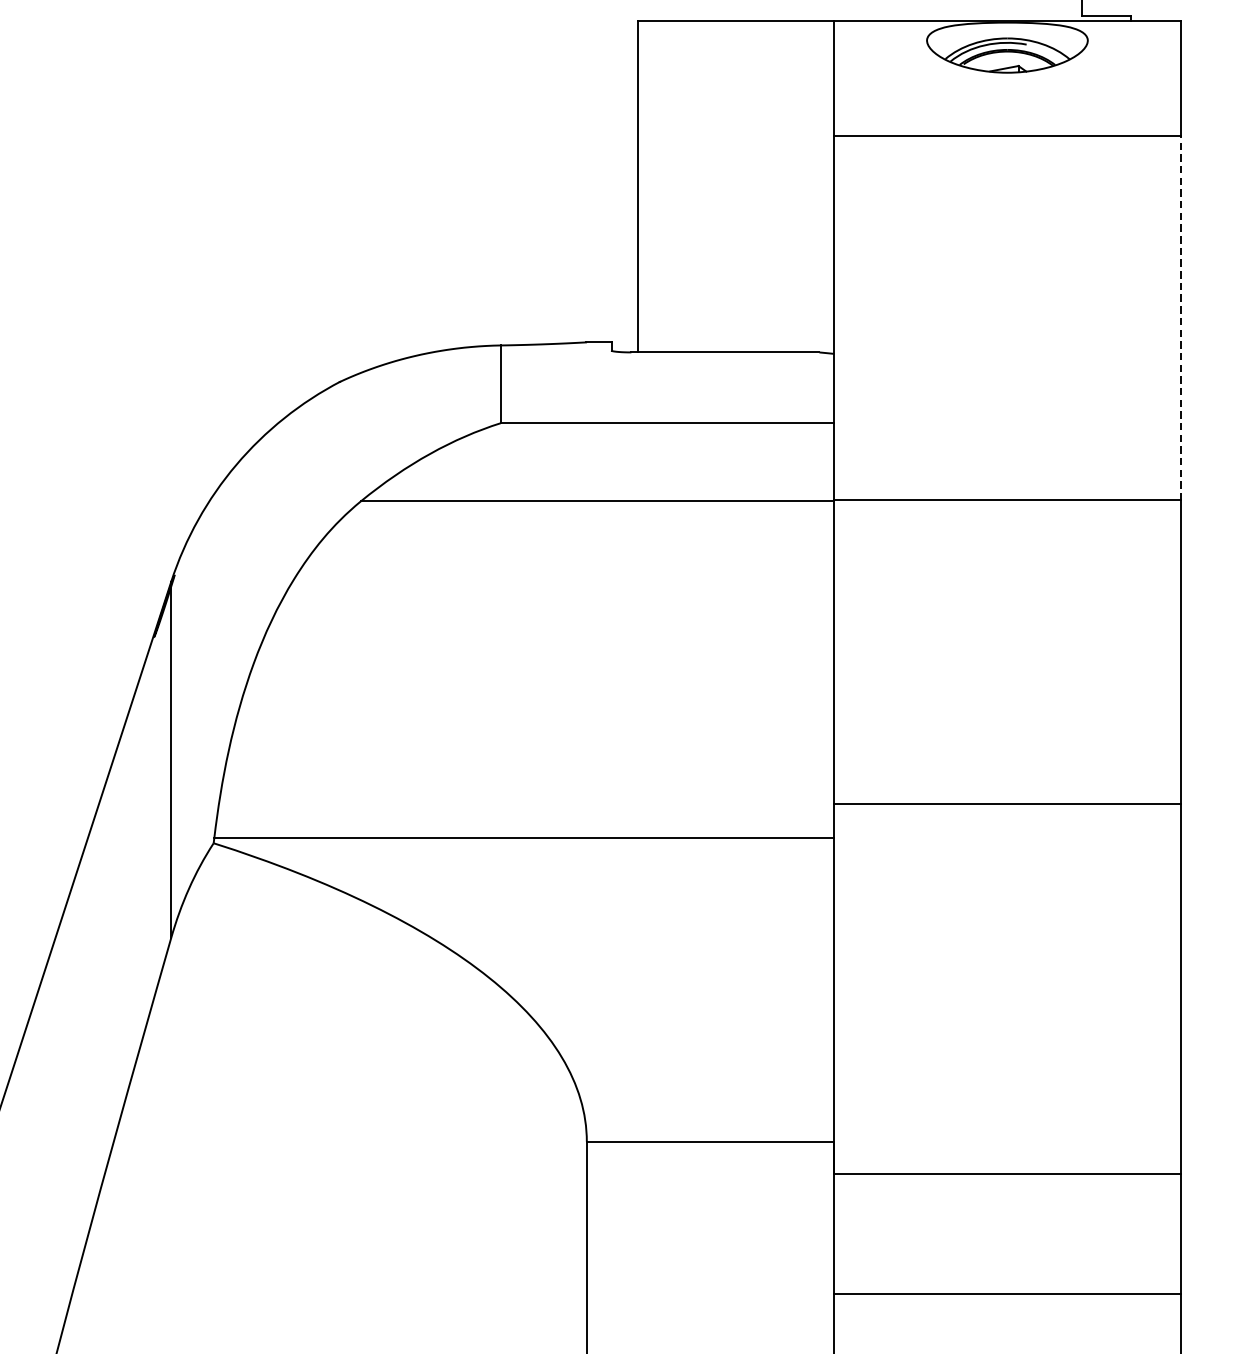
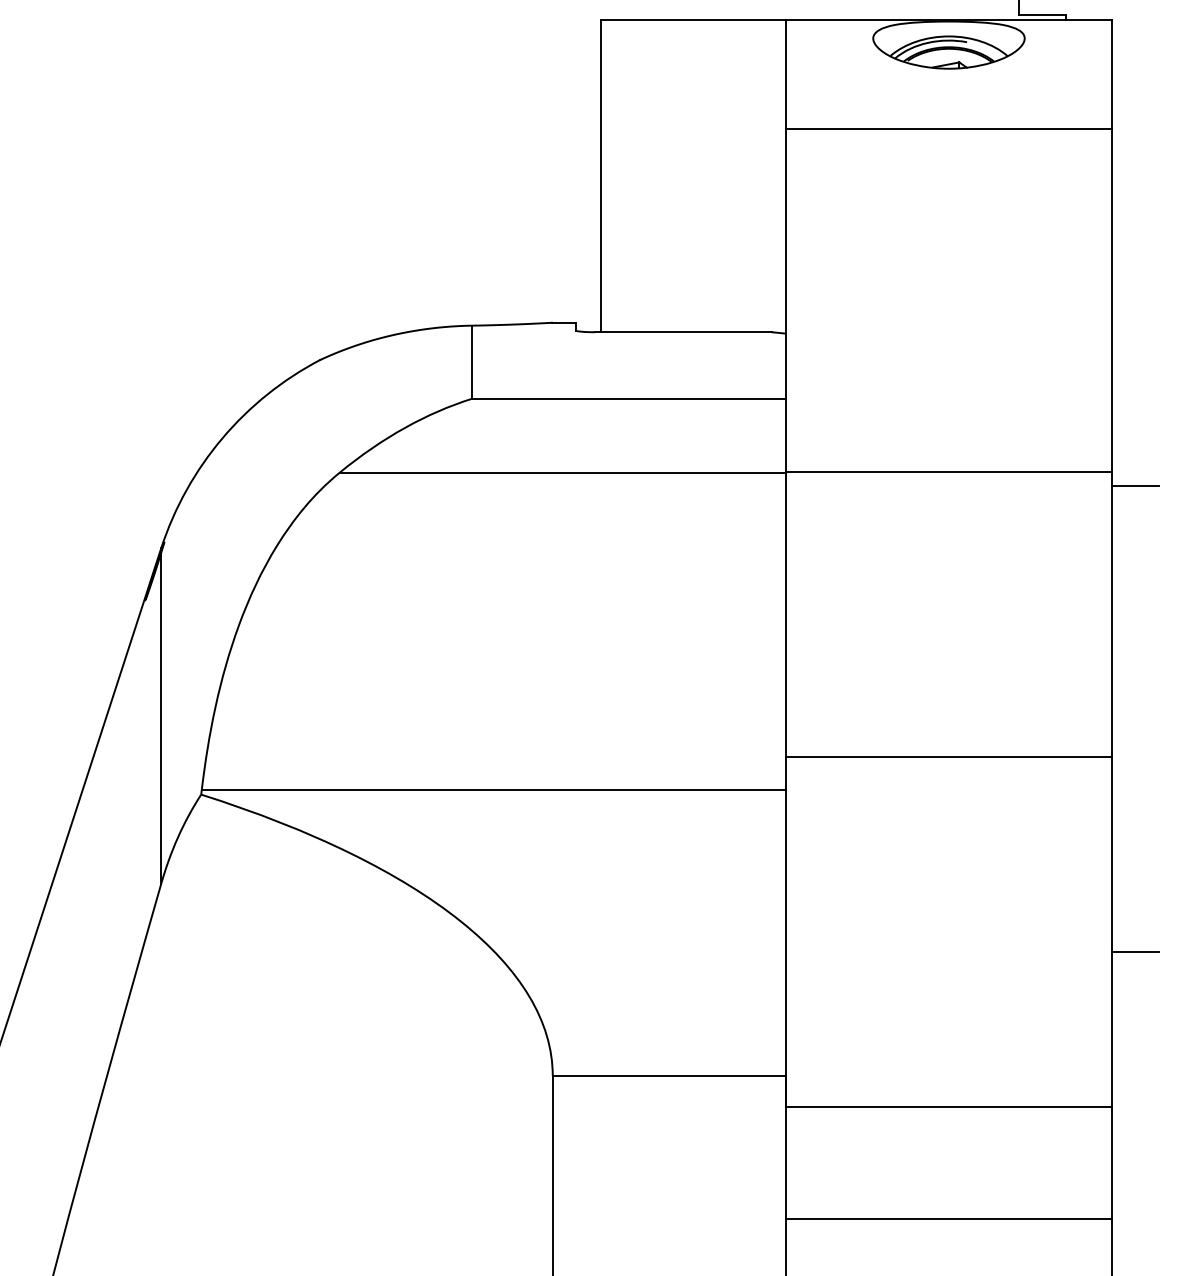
line: (1181, 317) -> (1112, 299), dashed -> solid
line: (1205, 515) -> (1135, 485), added
line: (1205, 1010) -> (1135, 952), added

